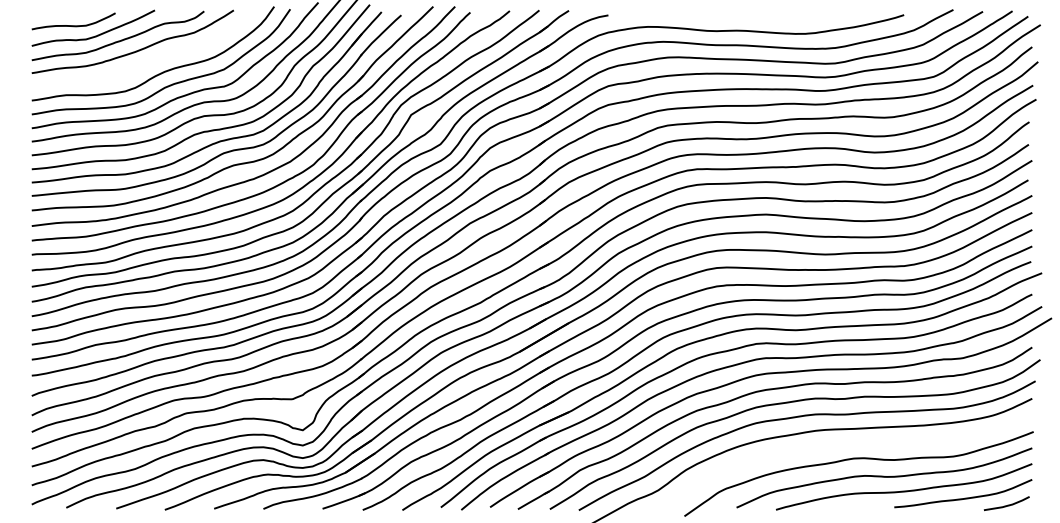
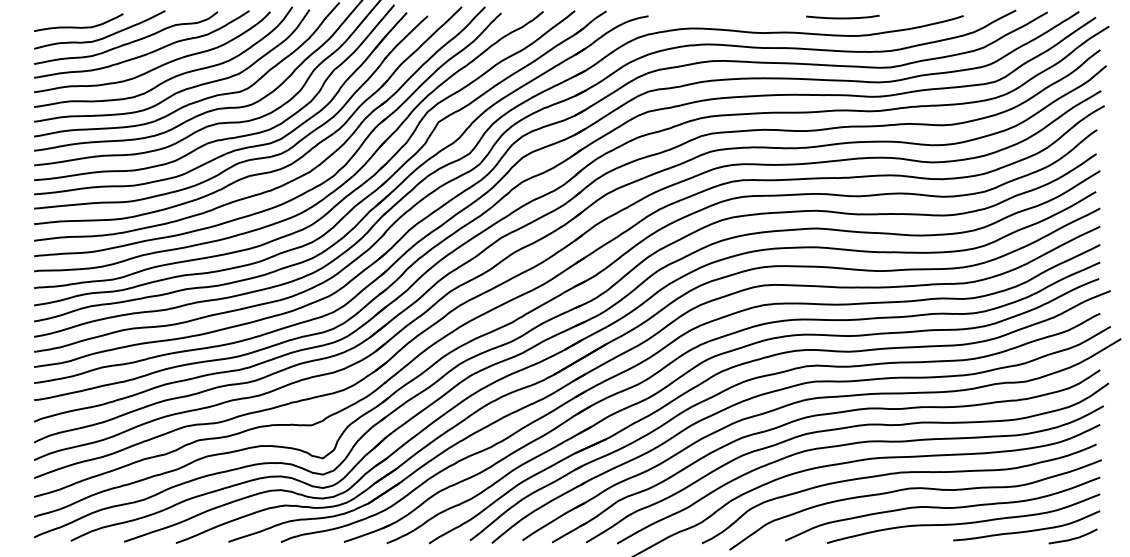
curve: (790, 16) -> (842, 17), added
curve: (149, 61) -> (159, 65), added
curve: (841, 445) -> (896, 474), added

